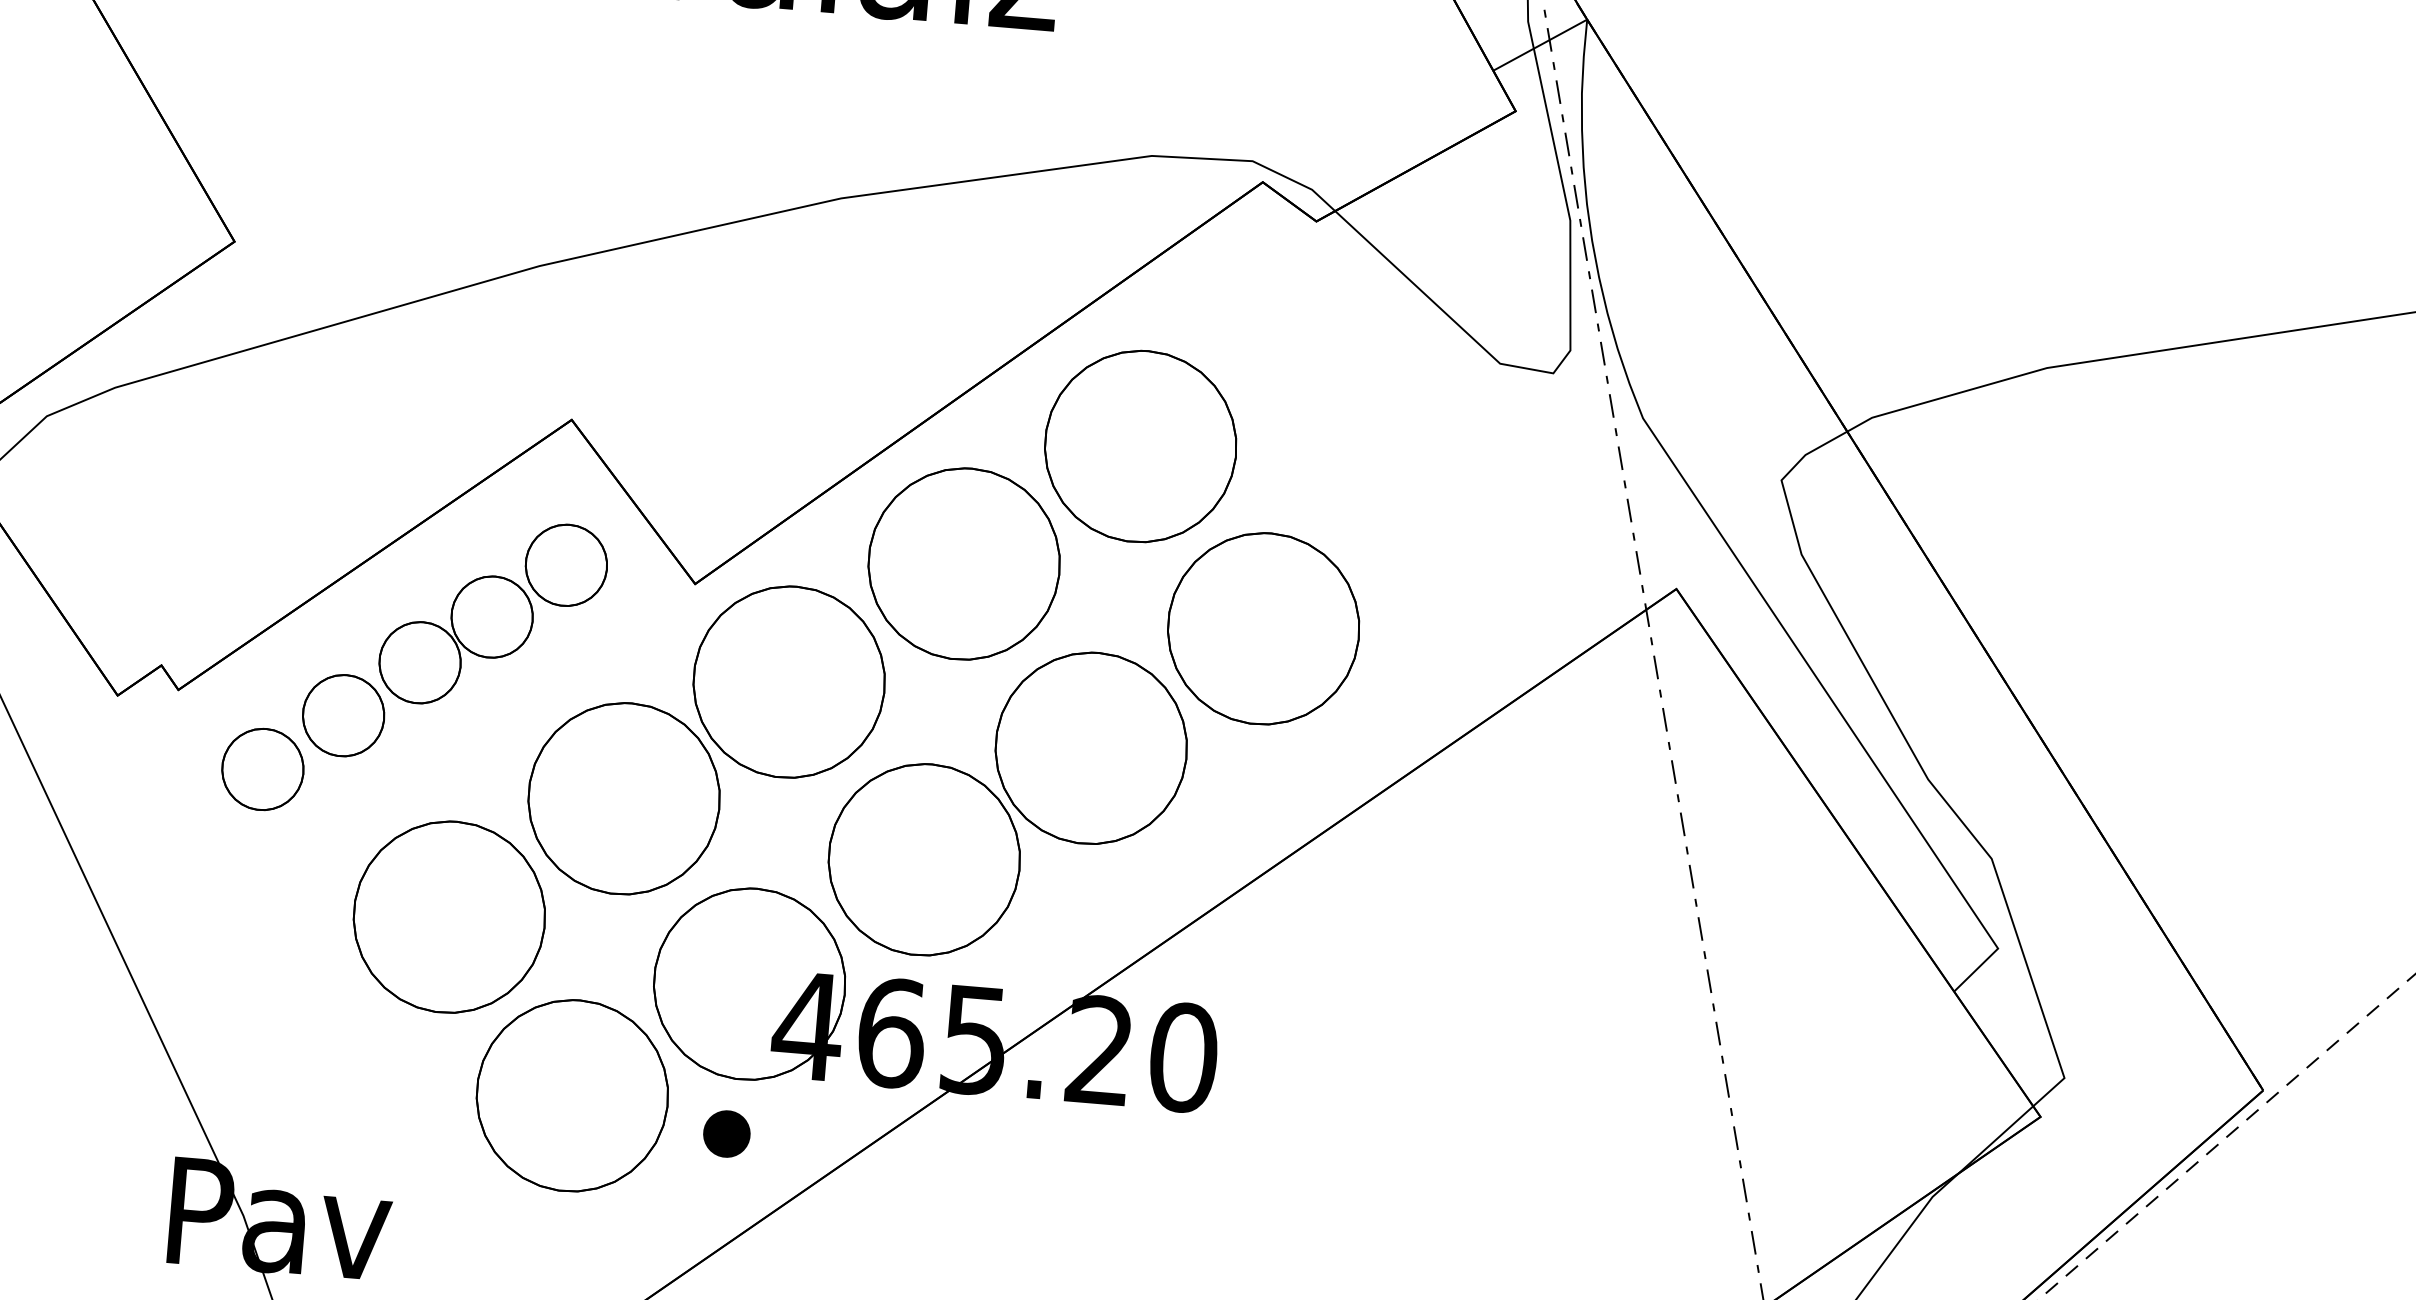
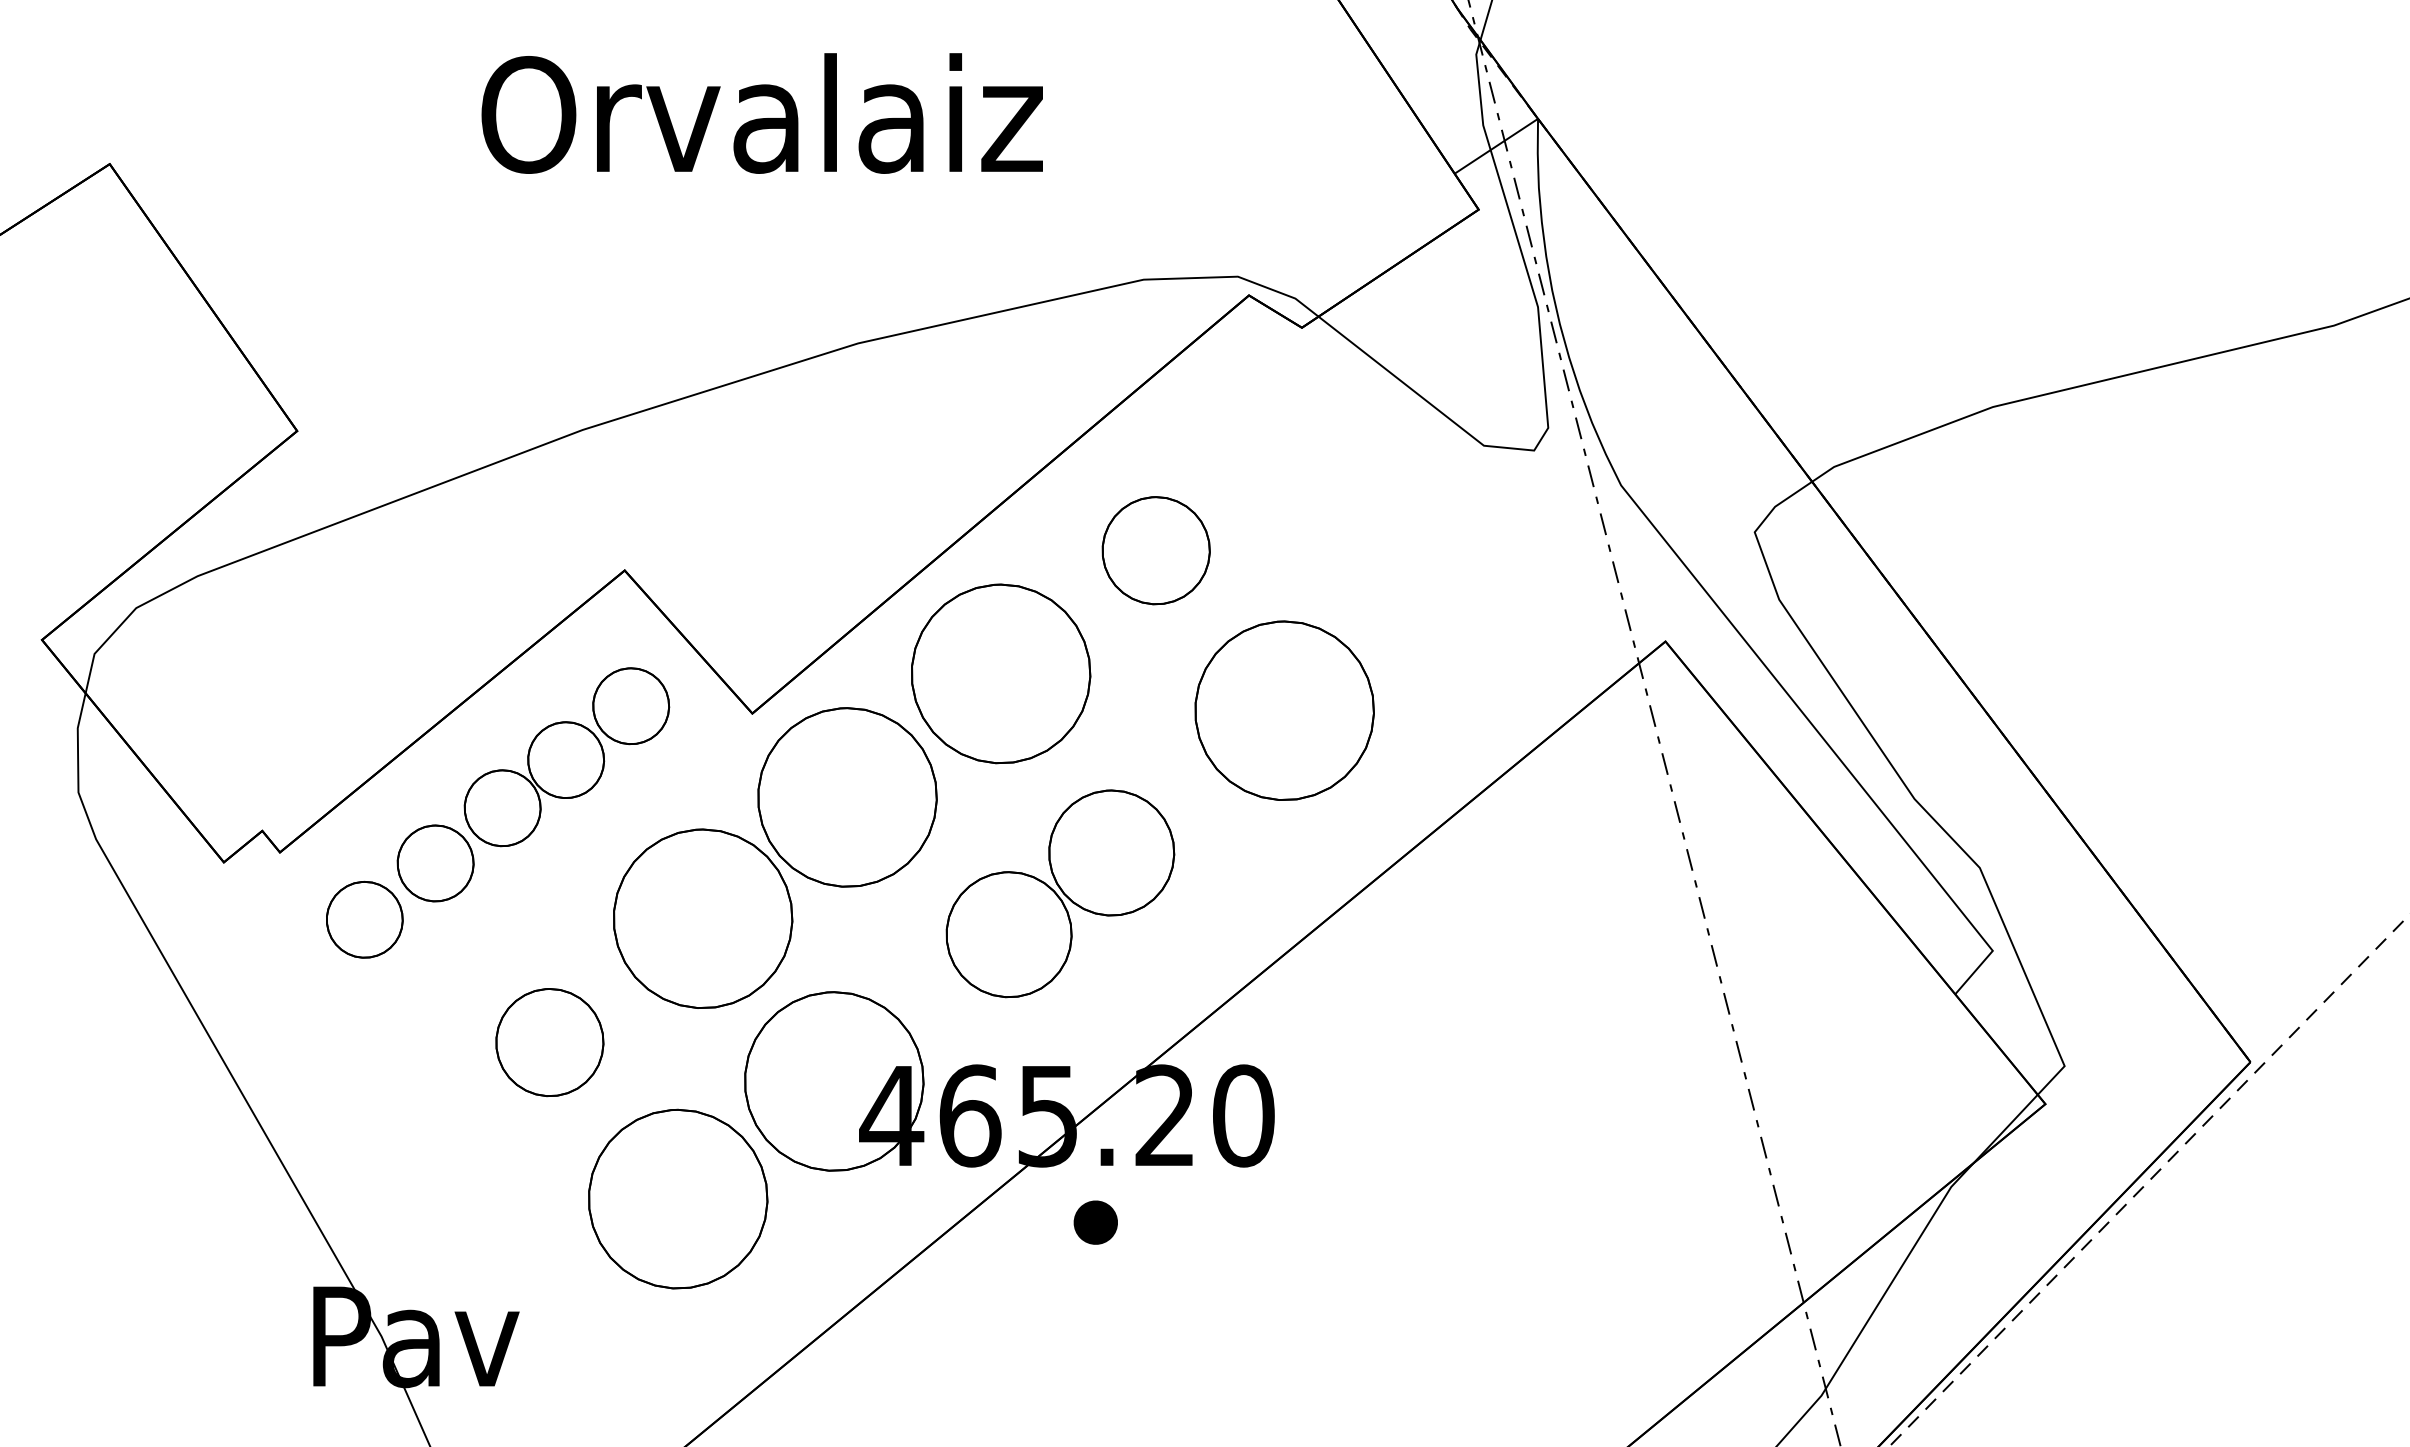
part: (1141, 446) -> (1156, 550), size x0.6
part: (1007, 803) -> (1060, 893), size x0.7
part: (449, 917) -> (549, 1042), size x0.6
part: (726, 1133) -> (1095, 1222), moved

